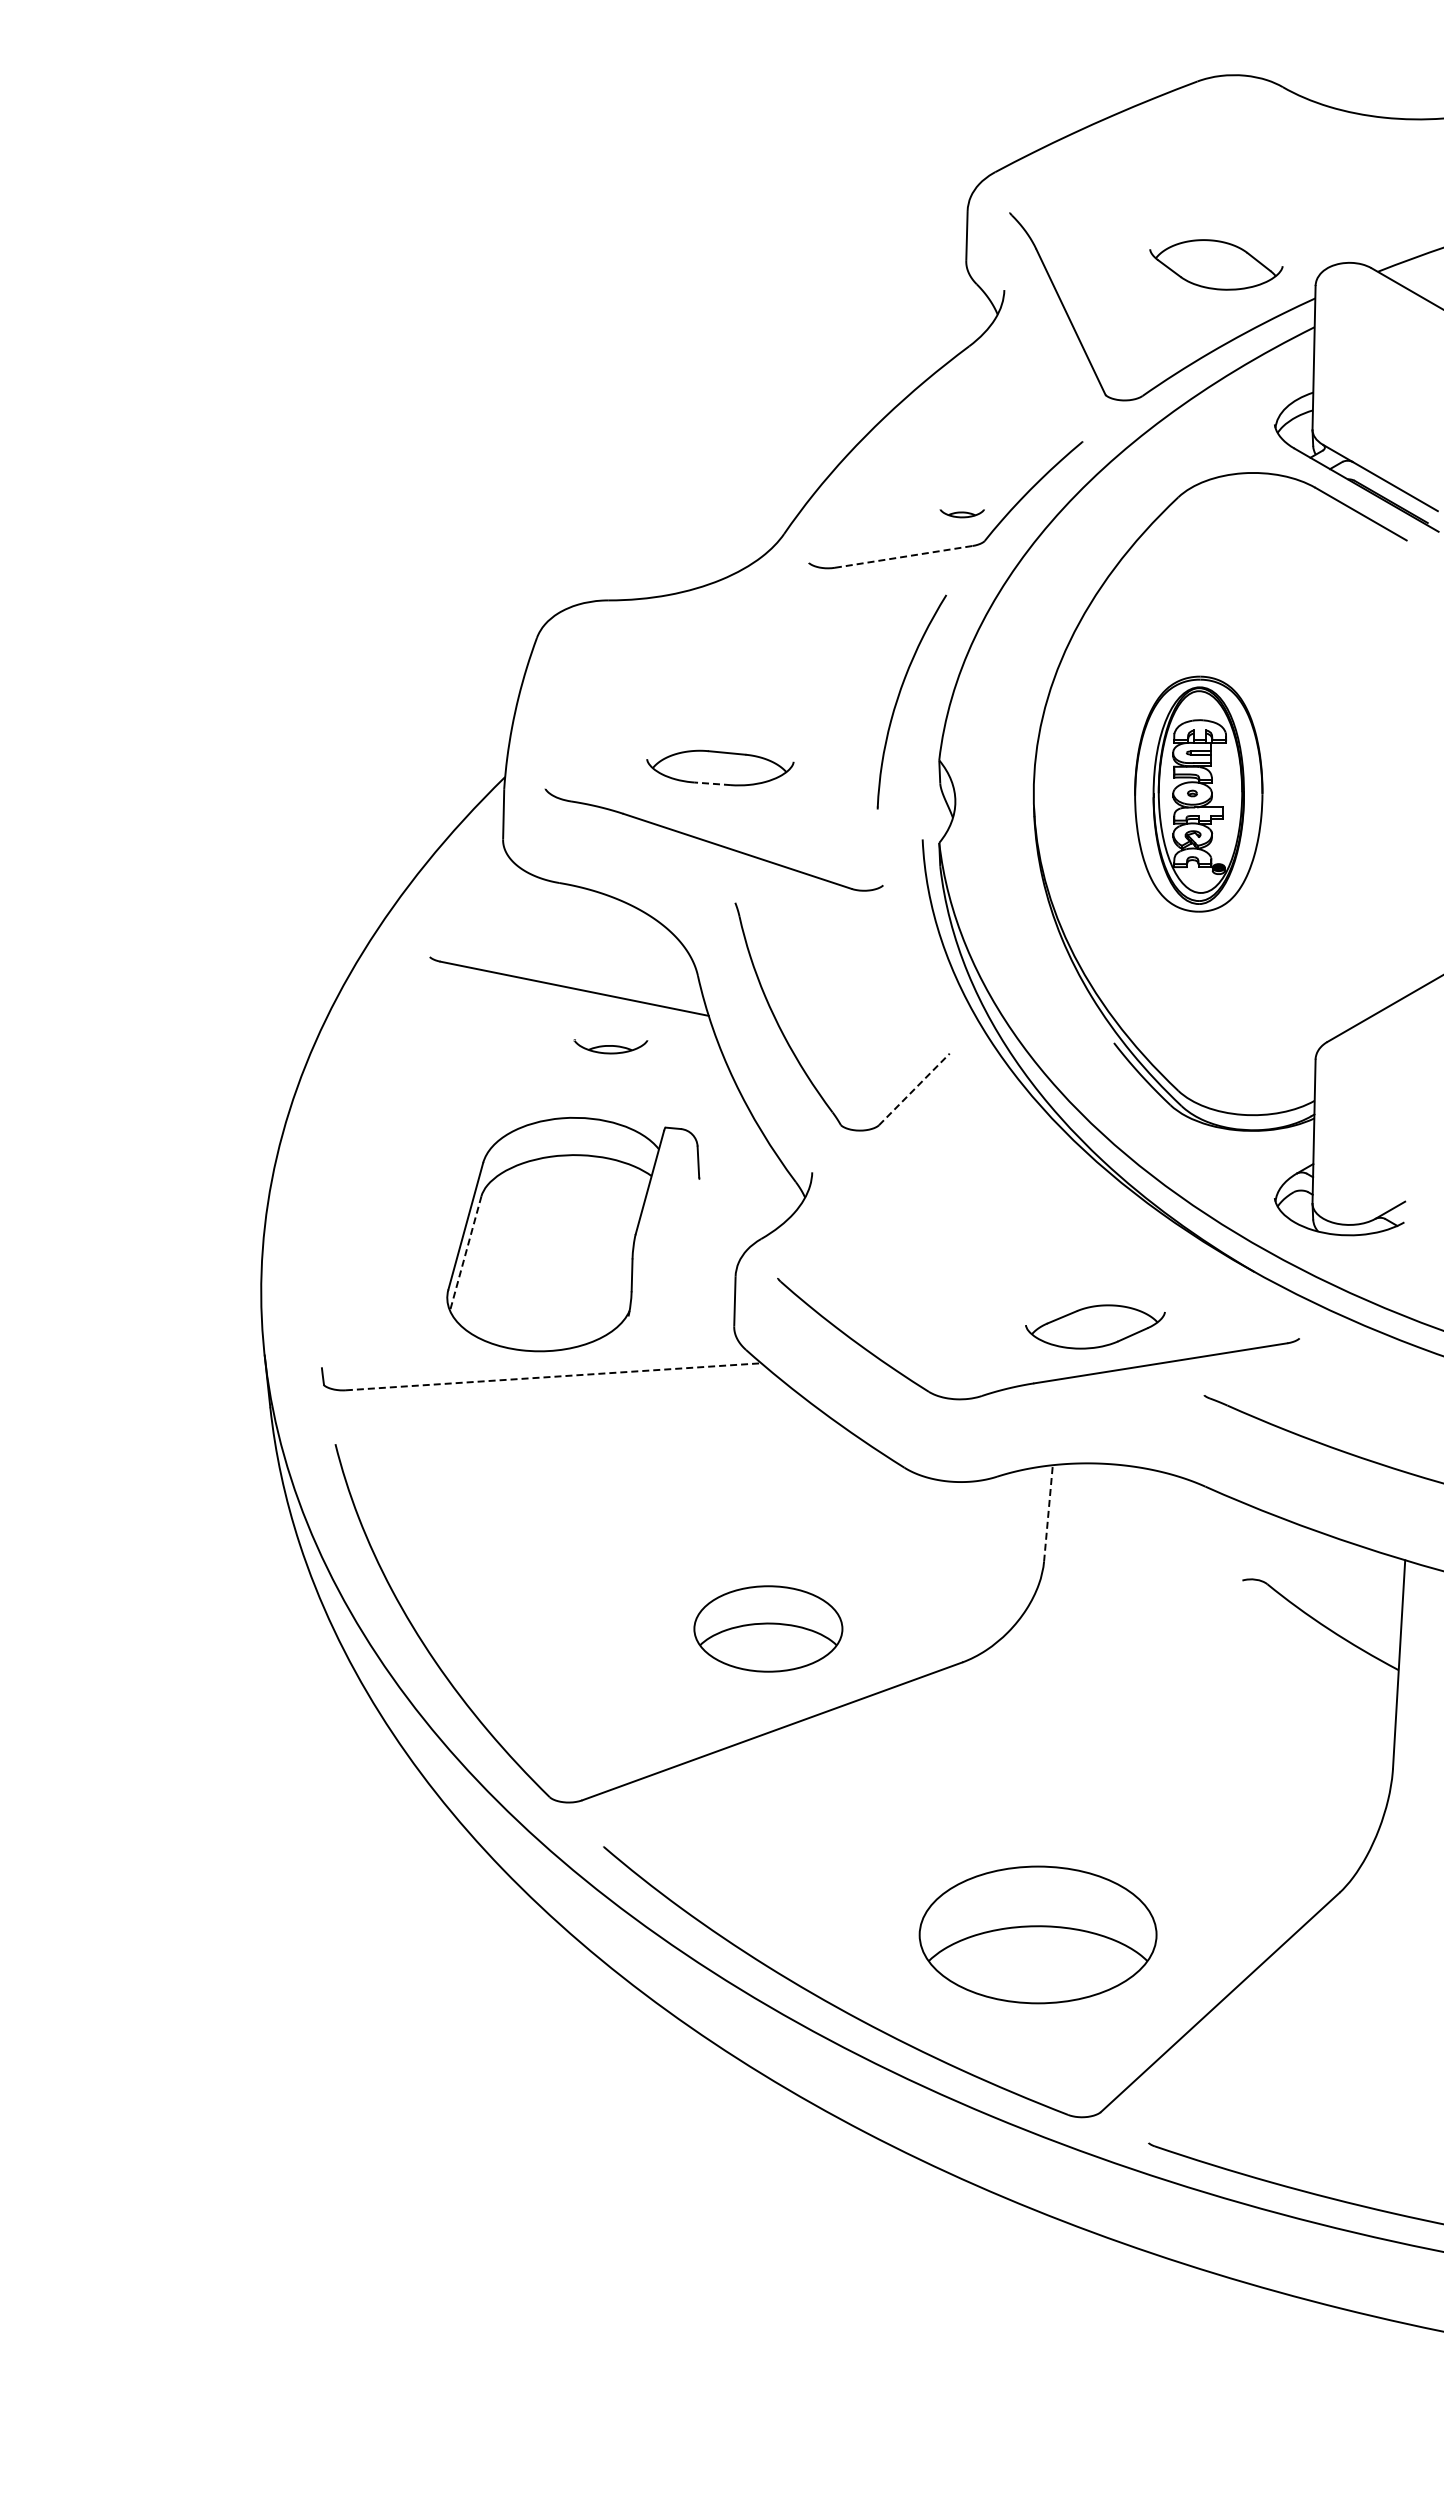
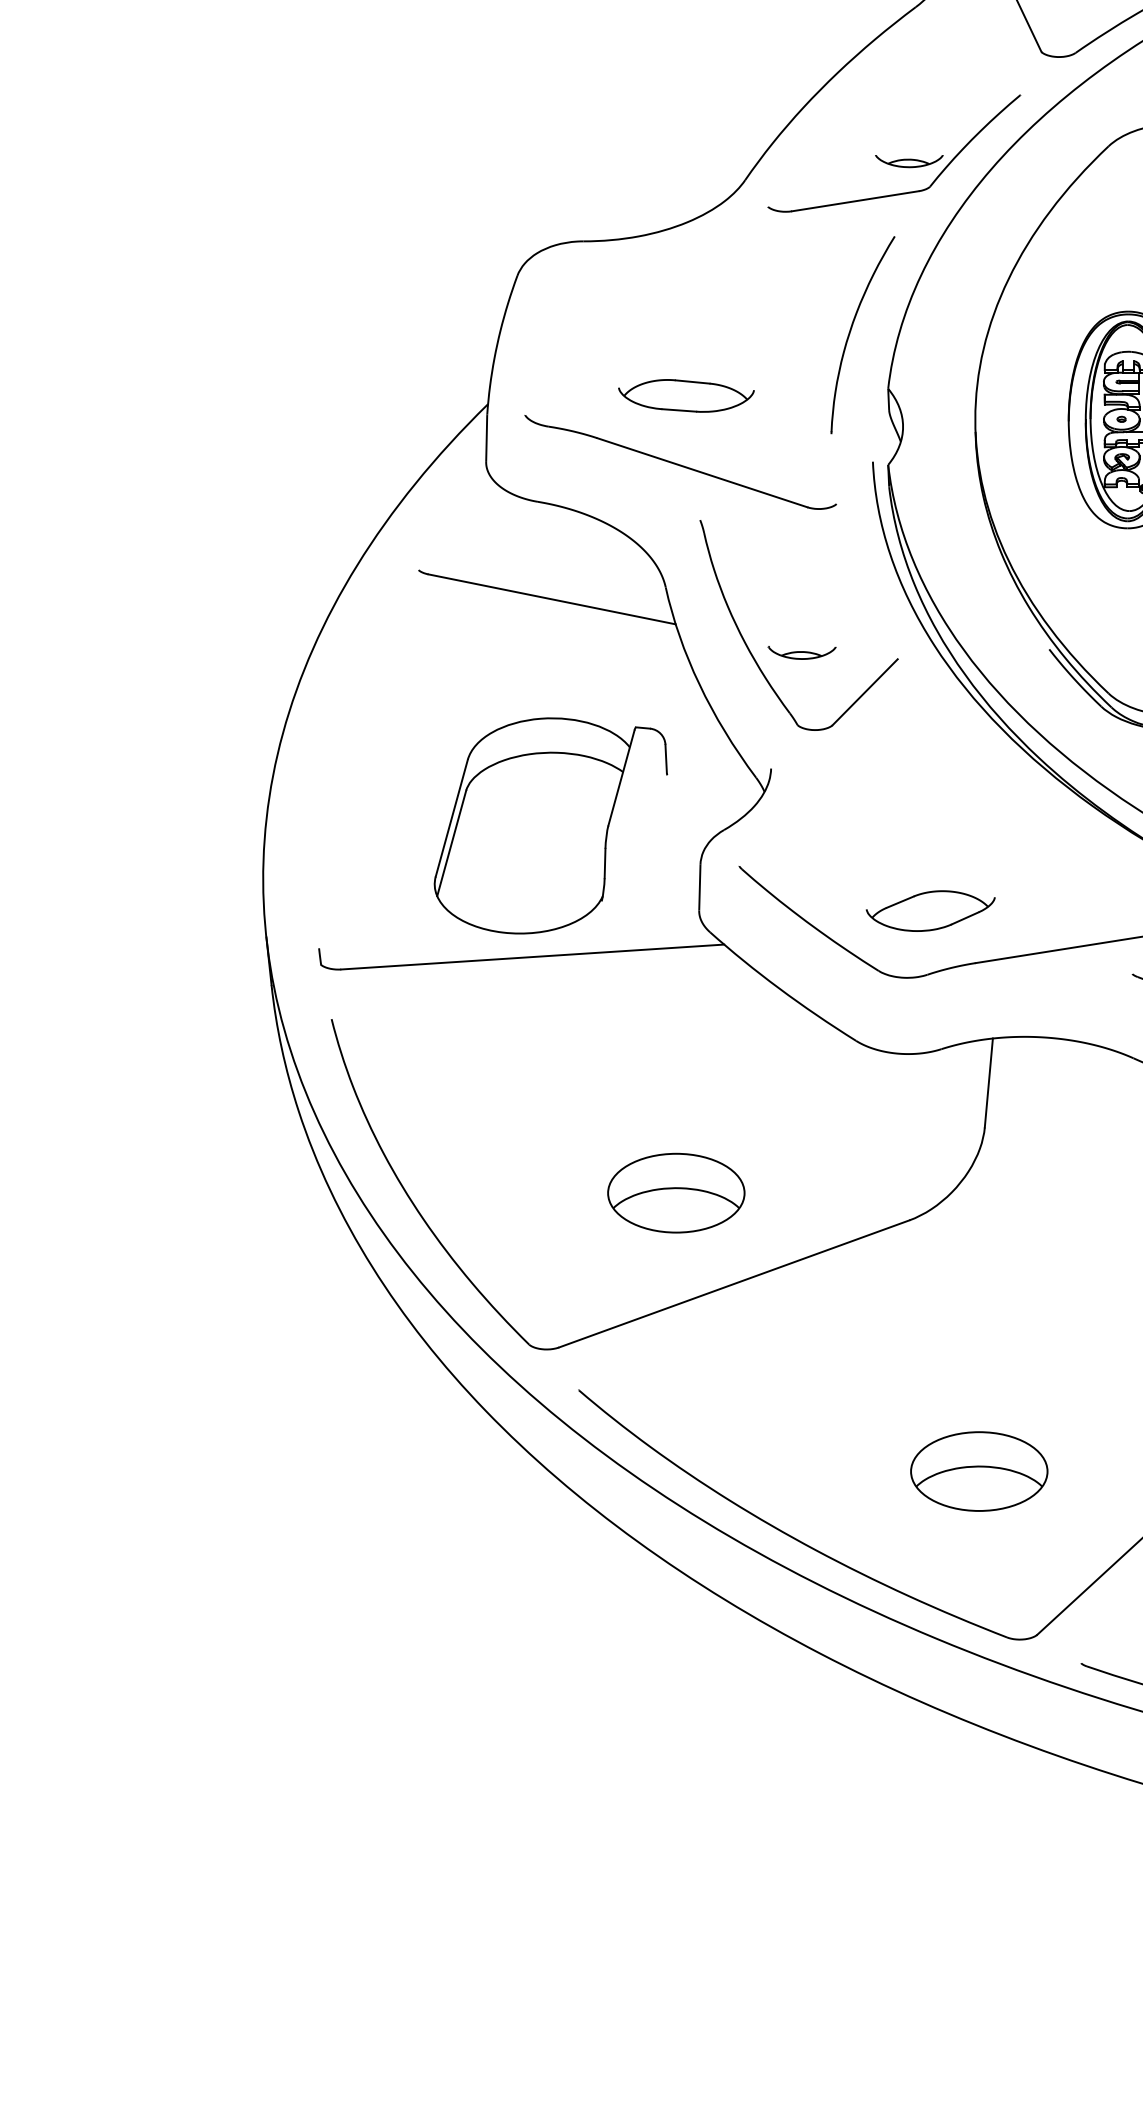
part: (962, 513) -> (909, 161), size x1.67
line: (903, 556) -> (855, 200), dashed -> solid
line: (712, 783) -> (679, 410), dashed -> solid
part: (610, 1046) -> (801, 652), moved
line: (914, 1089) -> (865, 692), dashed -> solid
line: (465, 1254) -> (451, 844), dashed -> solid
part: (1095, 1326) -> (930, 910), moved
line: (554, 1376) -> (533, 956), dashed -> solid
line: (1048, 1512) -> (988, 1082), dashed -> solid
part: (768, 1628) -> (676, 1192), moved
part: (1037, 1934) -> (978, 1471), size x0.62

